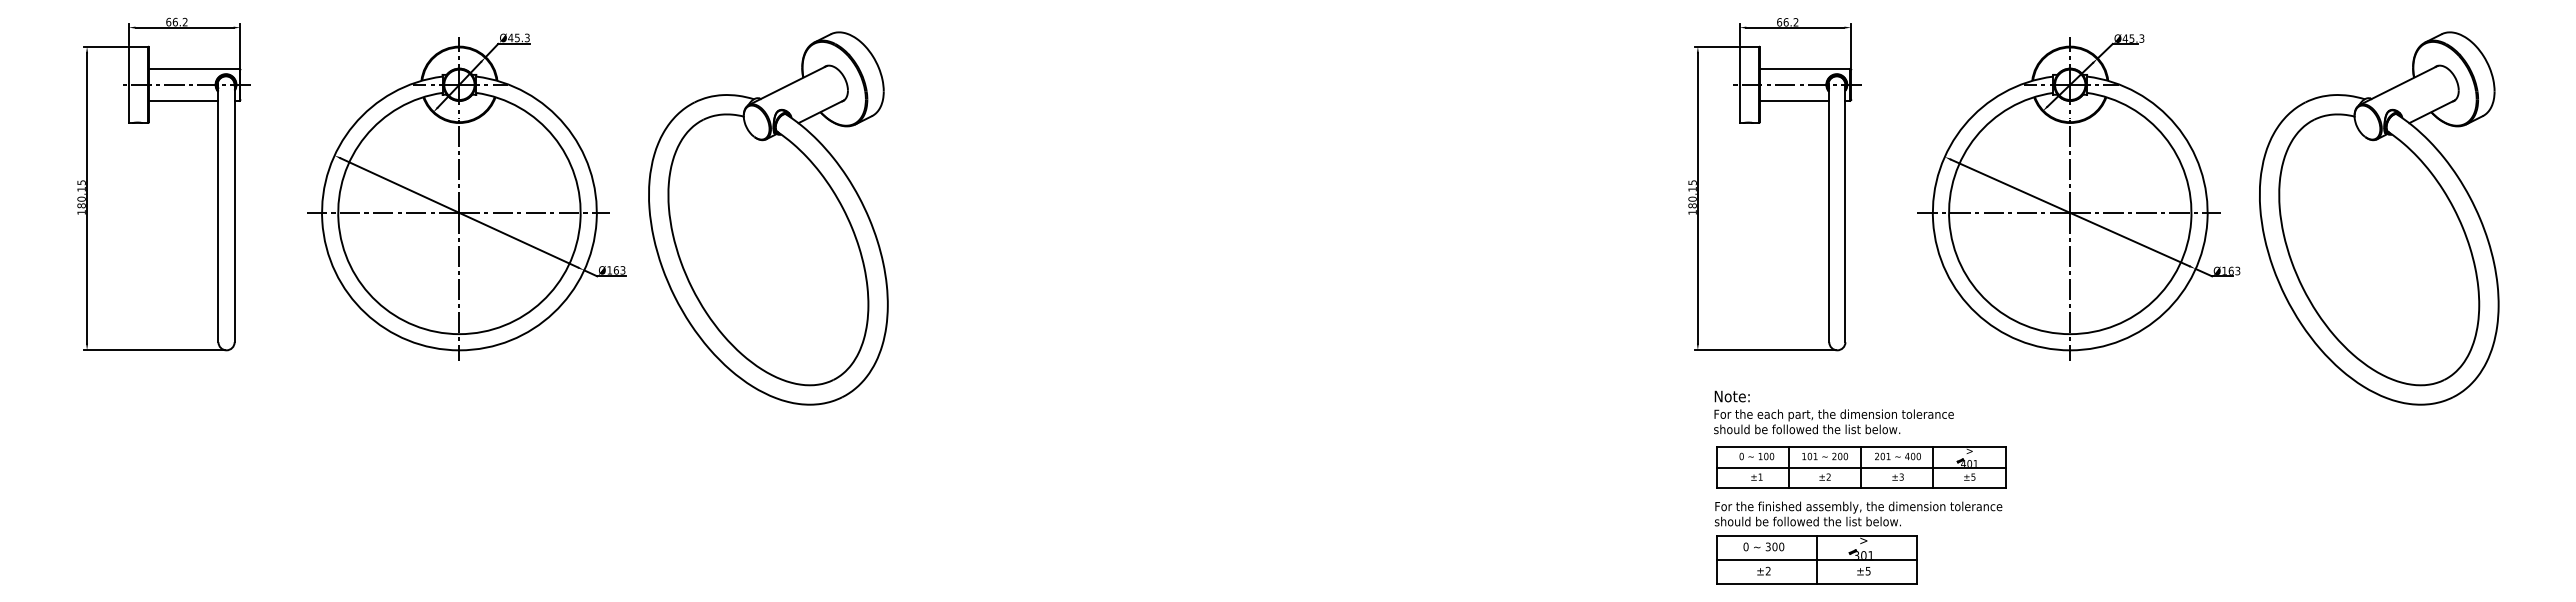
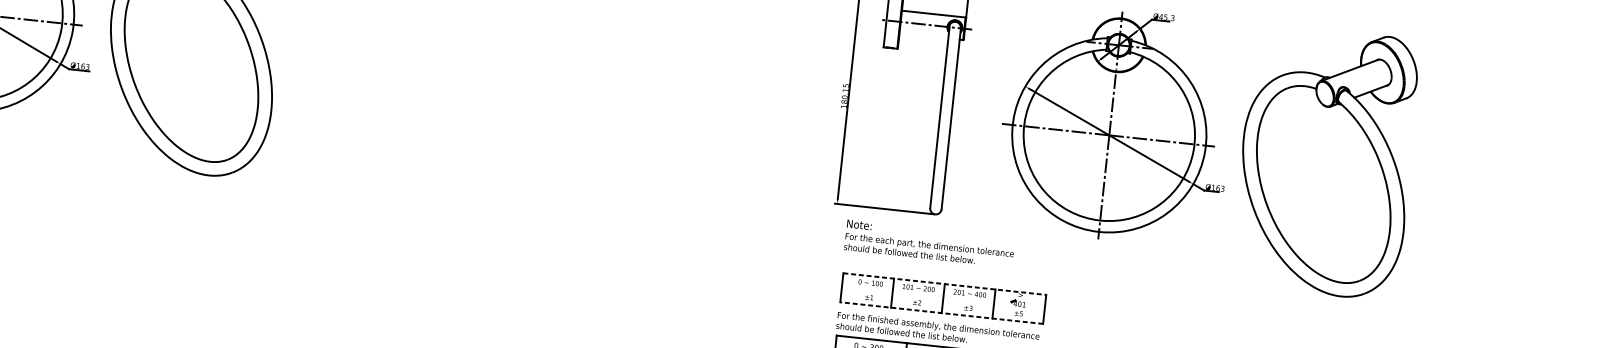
line: (1794, 100) -> (923, 35), removed
text: (1833, 412) -> (929, 243), moved
line: (1861, 446) -> (945, 283), solid -> dashed
line: (1860, 467) -> (942, 298), removed
line: (1860, 488) -> (941, 313), solid -> dashed

